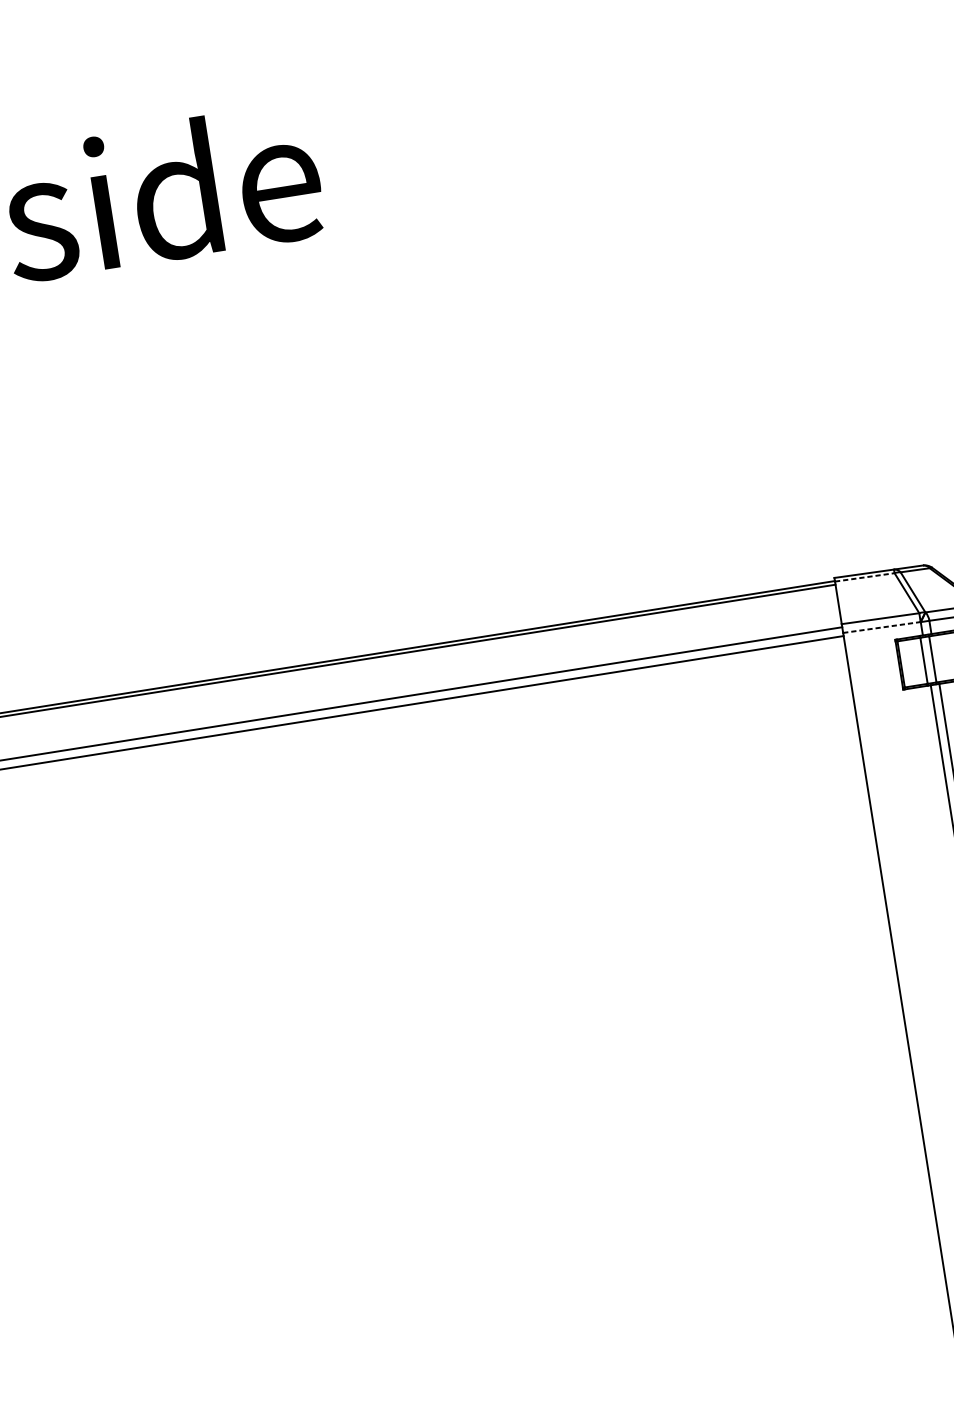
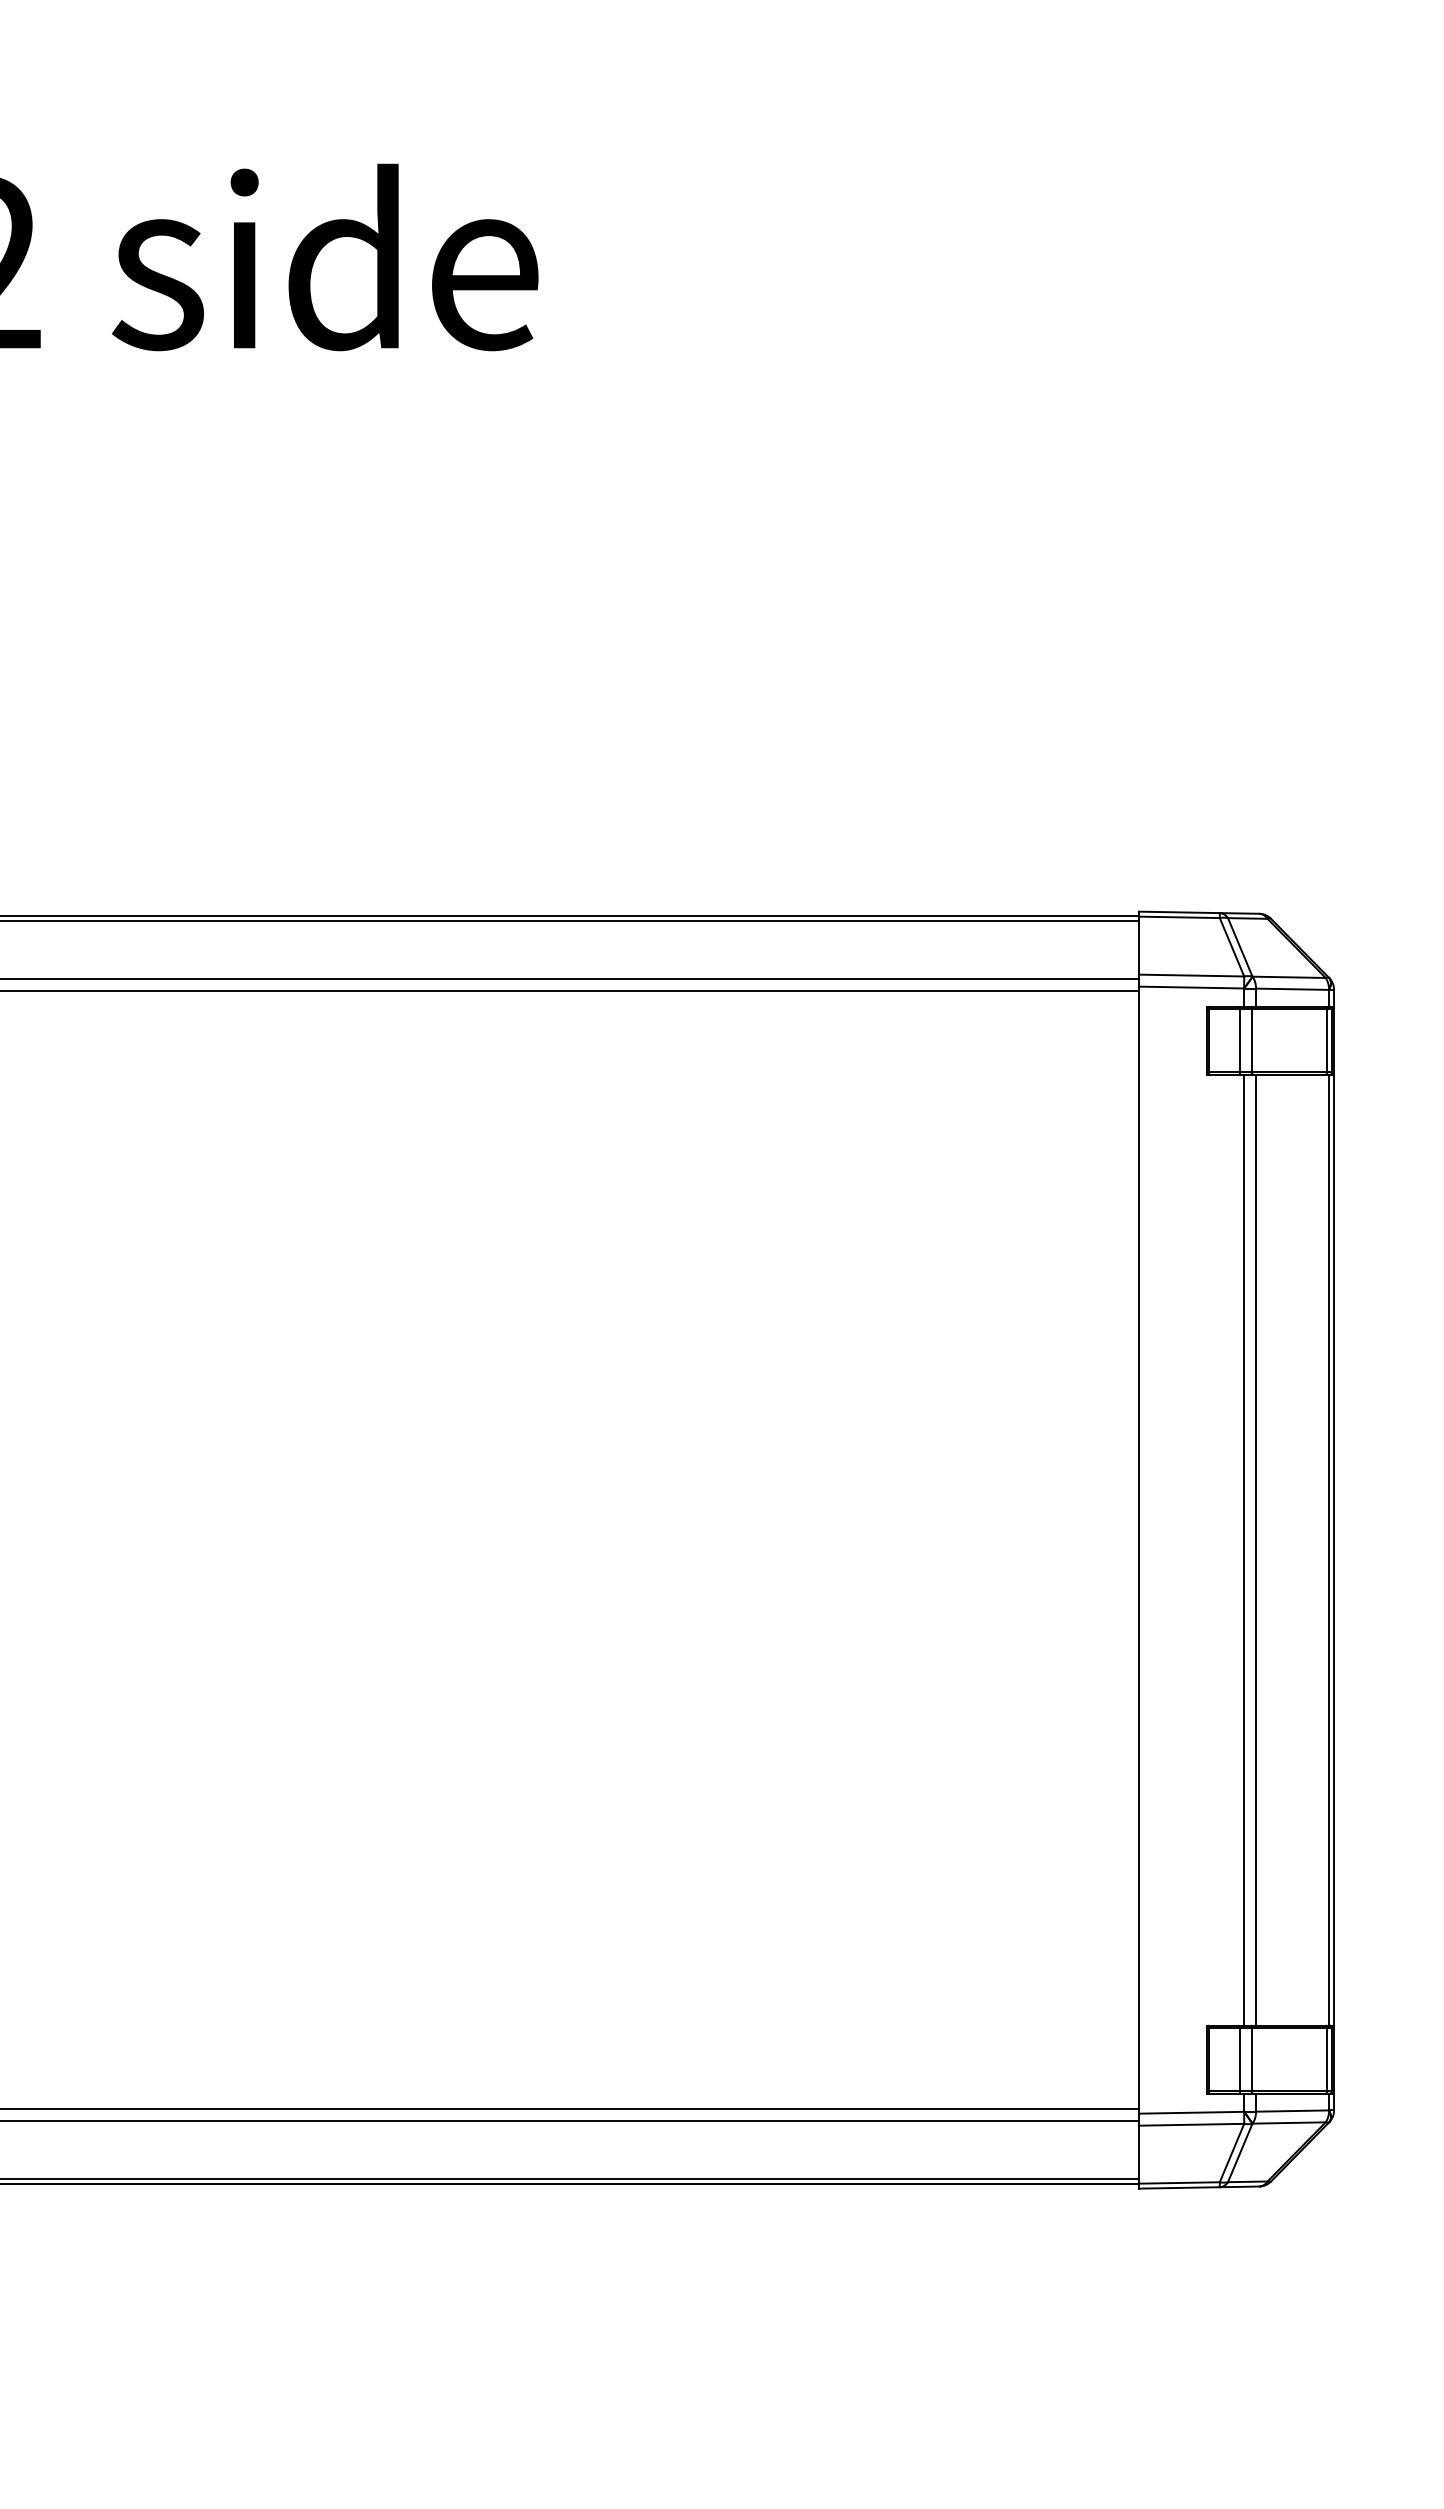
line: (864, 577) -> (1179, 917), dashed -> solid
line: (881, 627) -> (1191, 987), dashed -> solid

